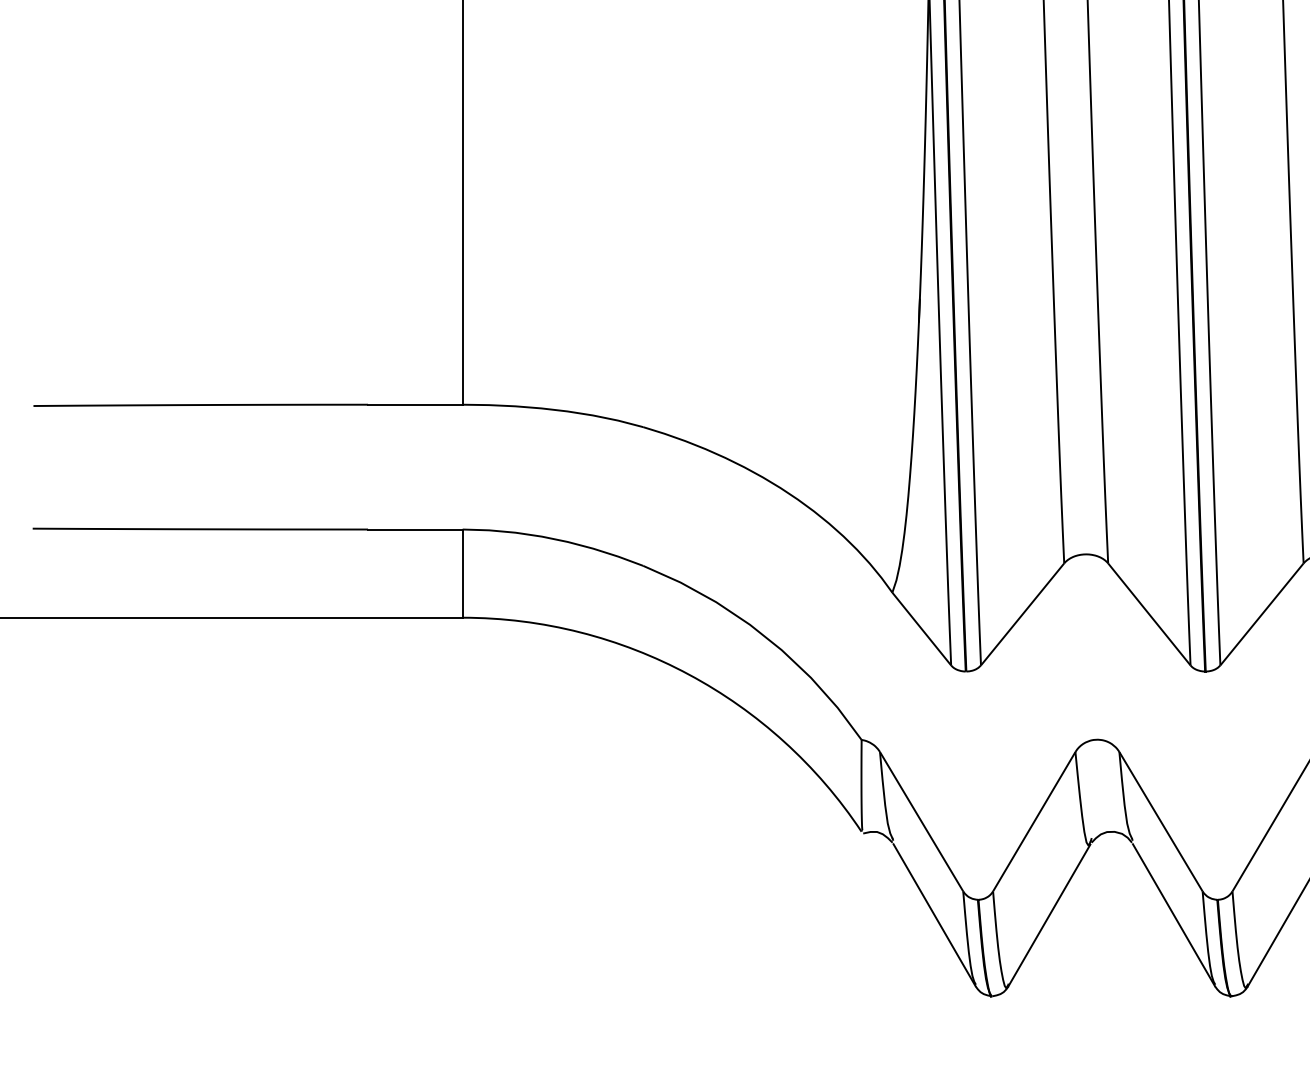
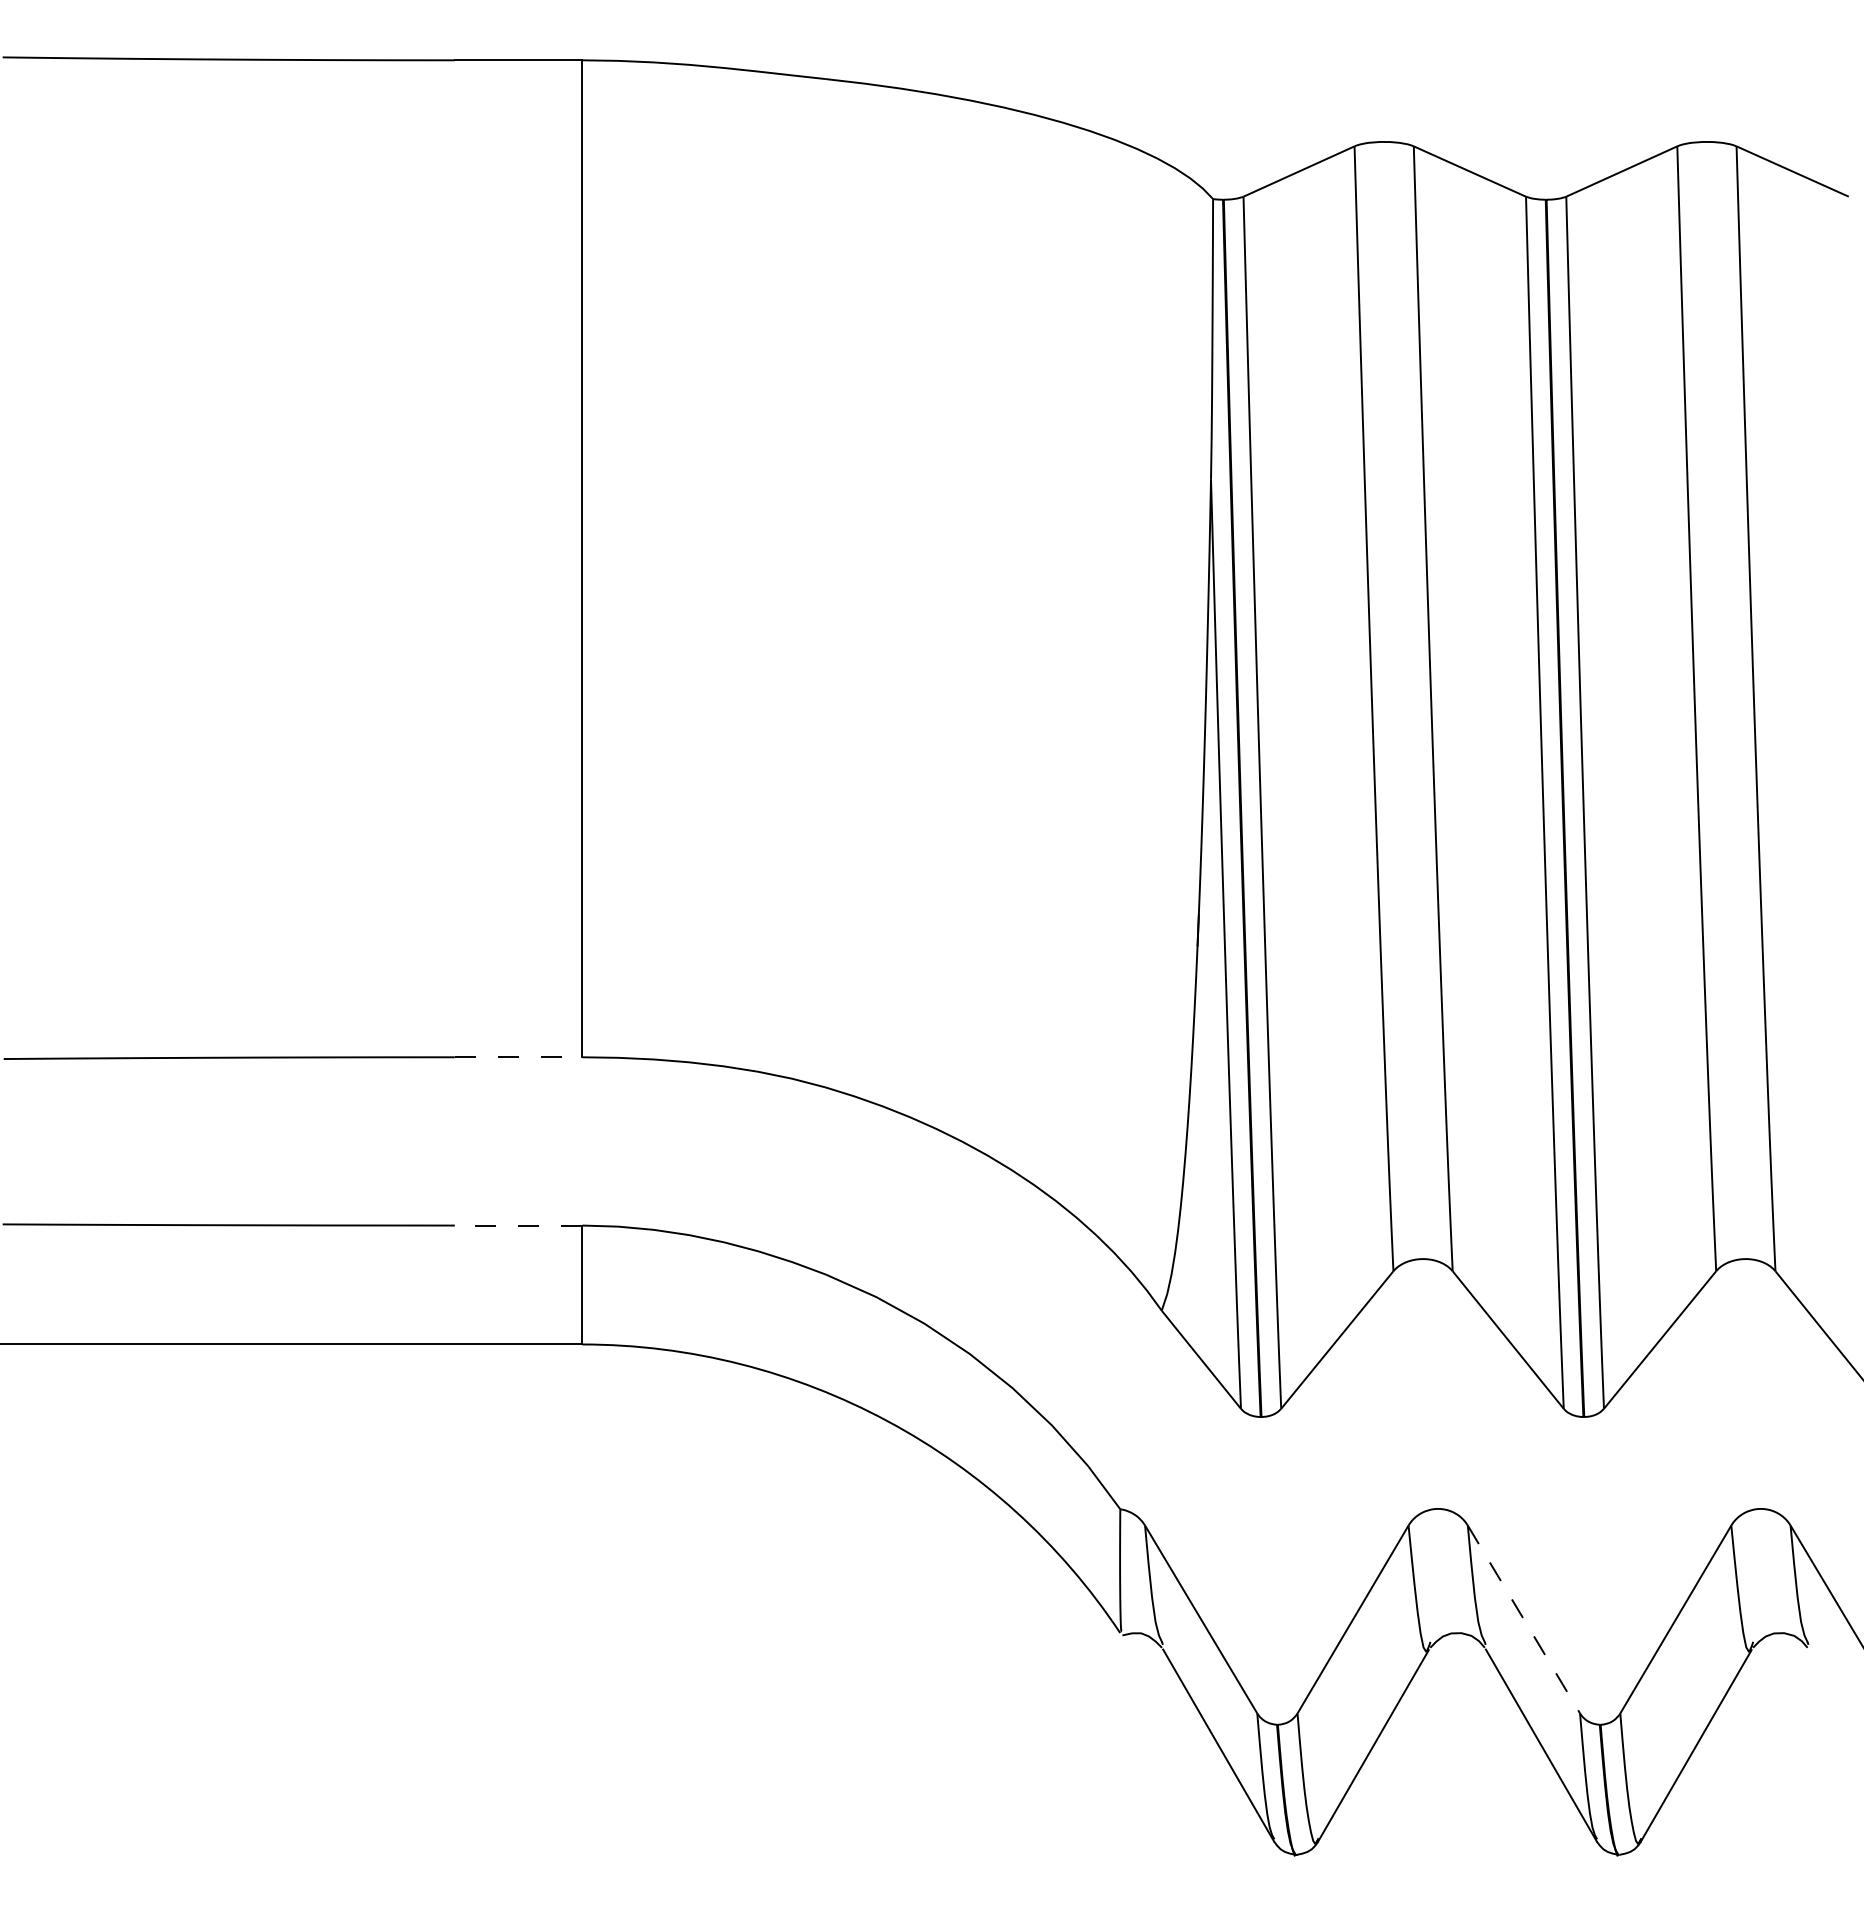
line: (415, 404) -> (518, 1057), solid -> dashed
line: (415, 529) -> (518, 1225), solid -> dashed
line: (1161, 821) -> (1524, 1619), solid -> dashed

